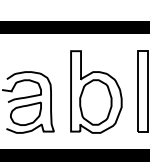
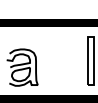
part: (96, 92) -> (63, 61), removed

